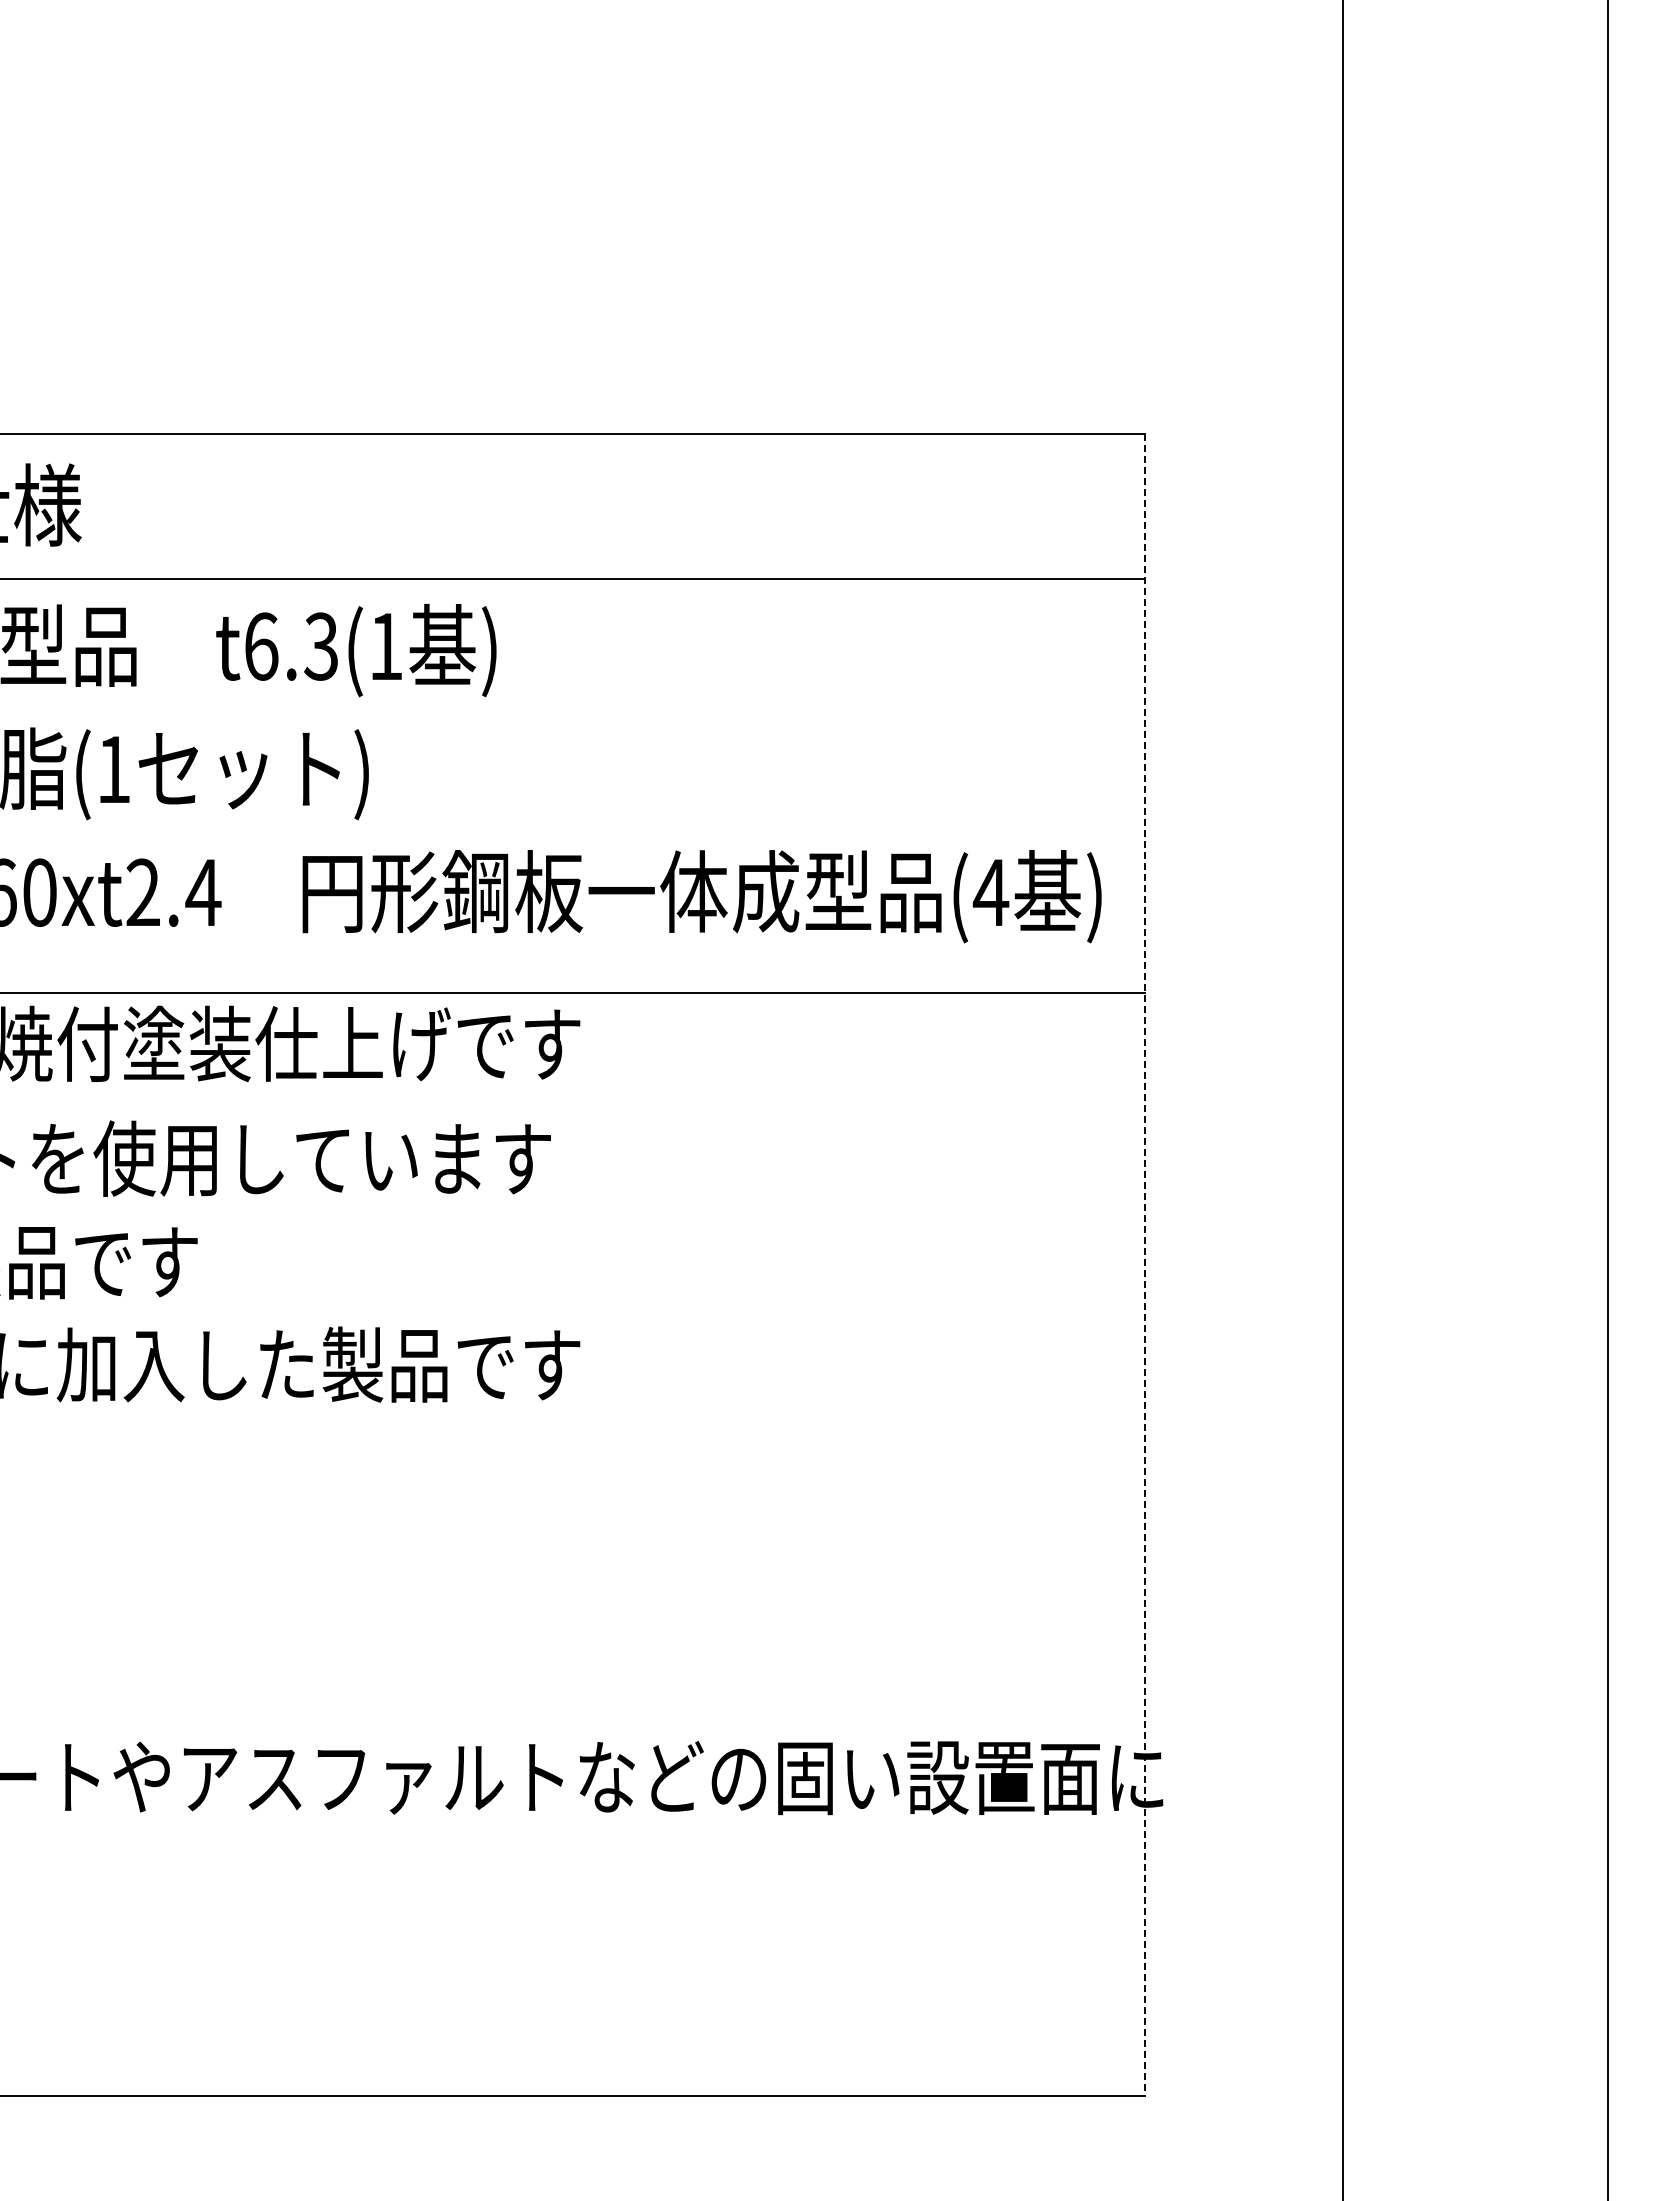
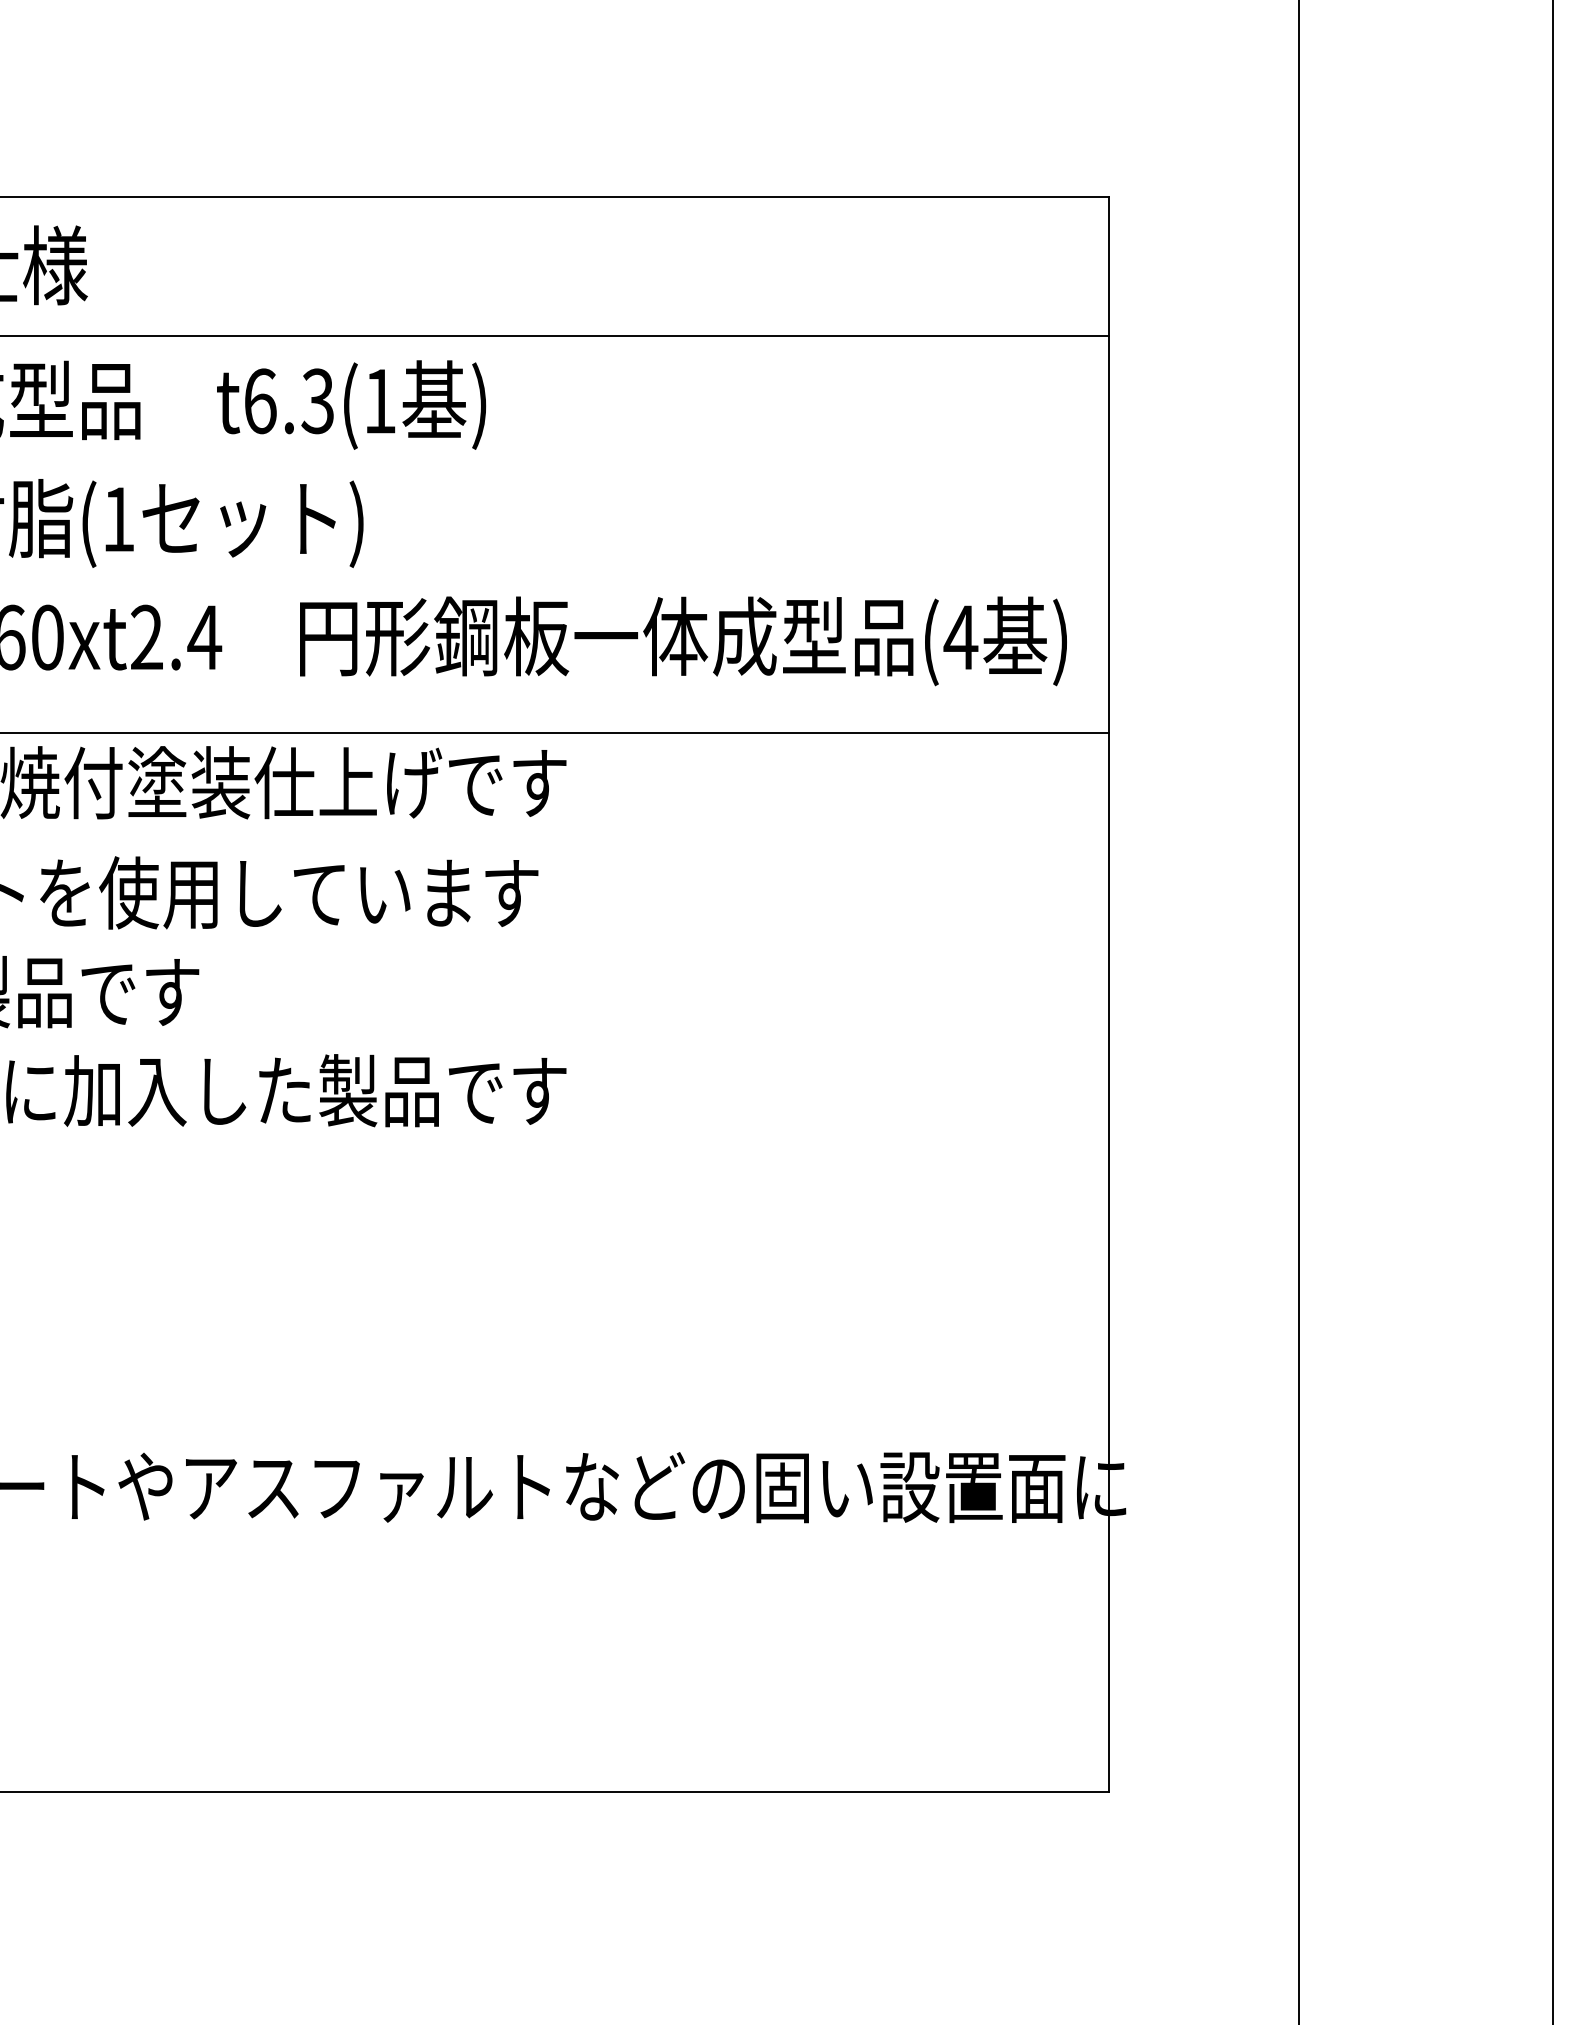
line: (1145, 1264) -> (1109, 994), dashed -> solid

